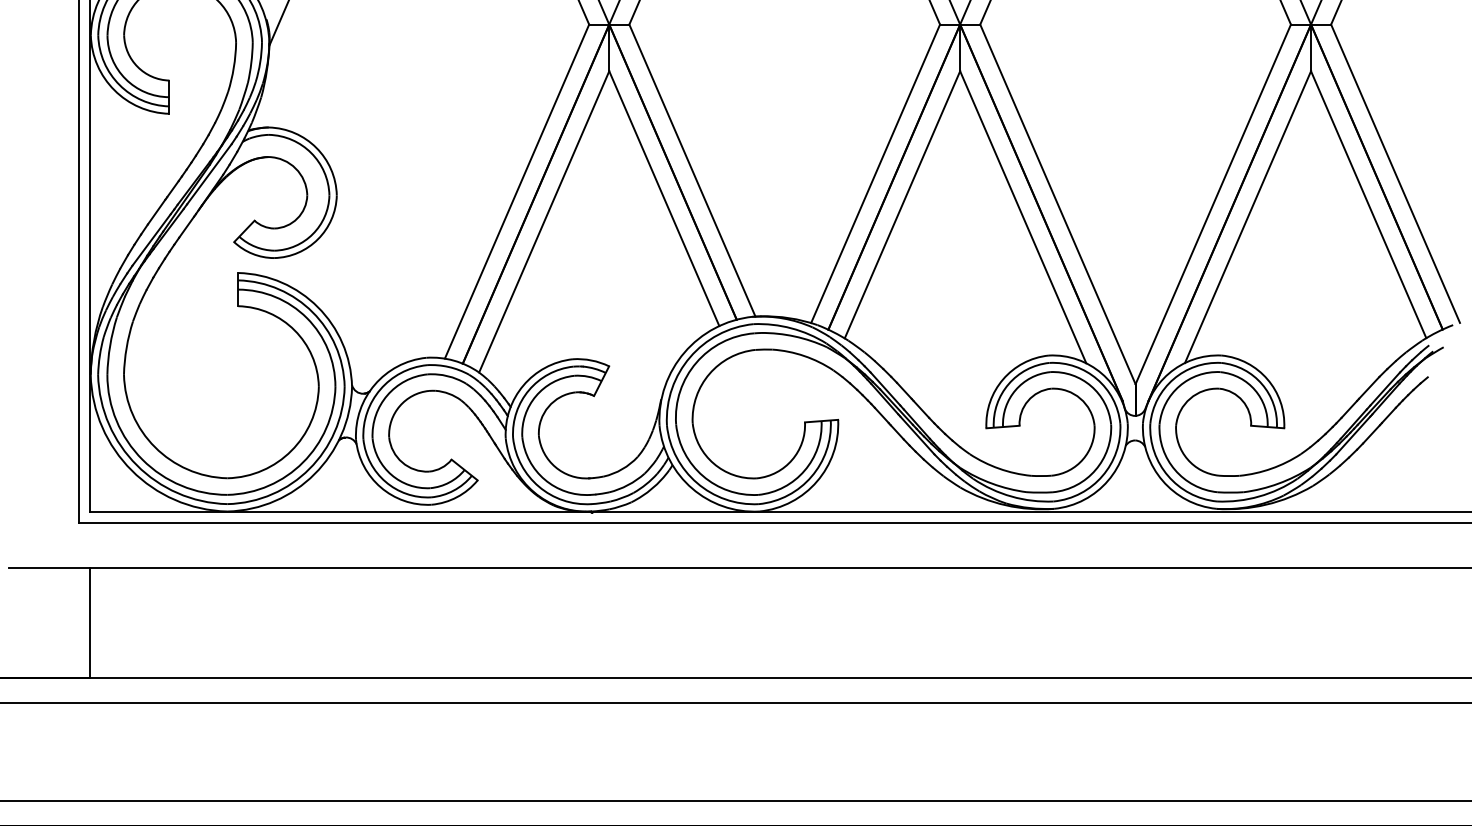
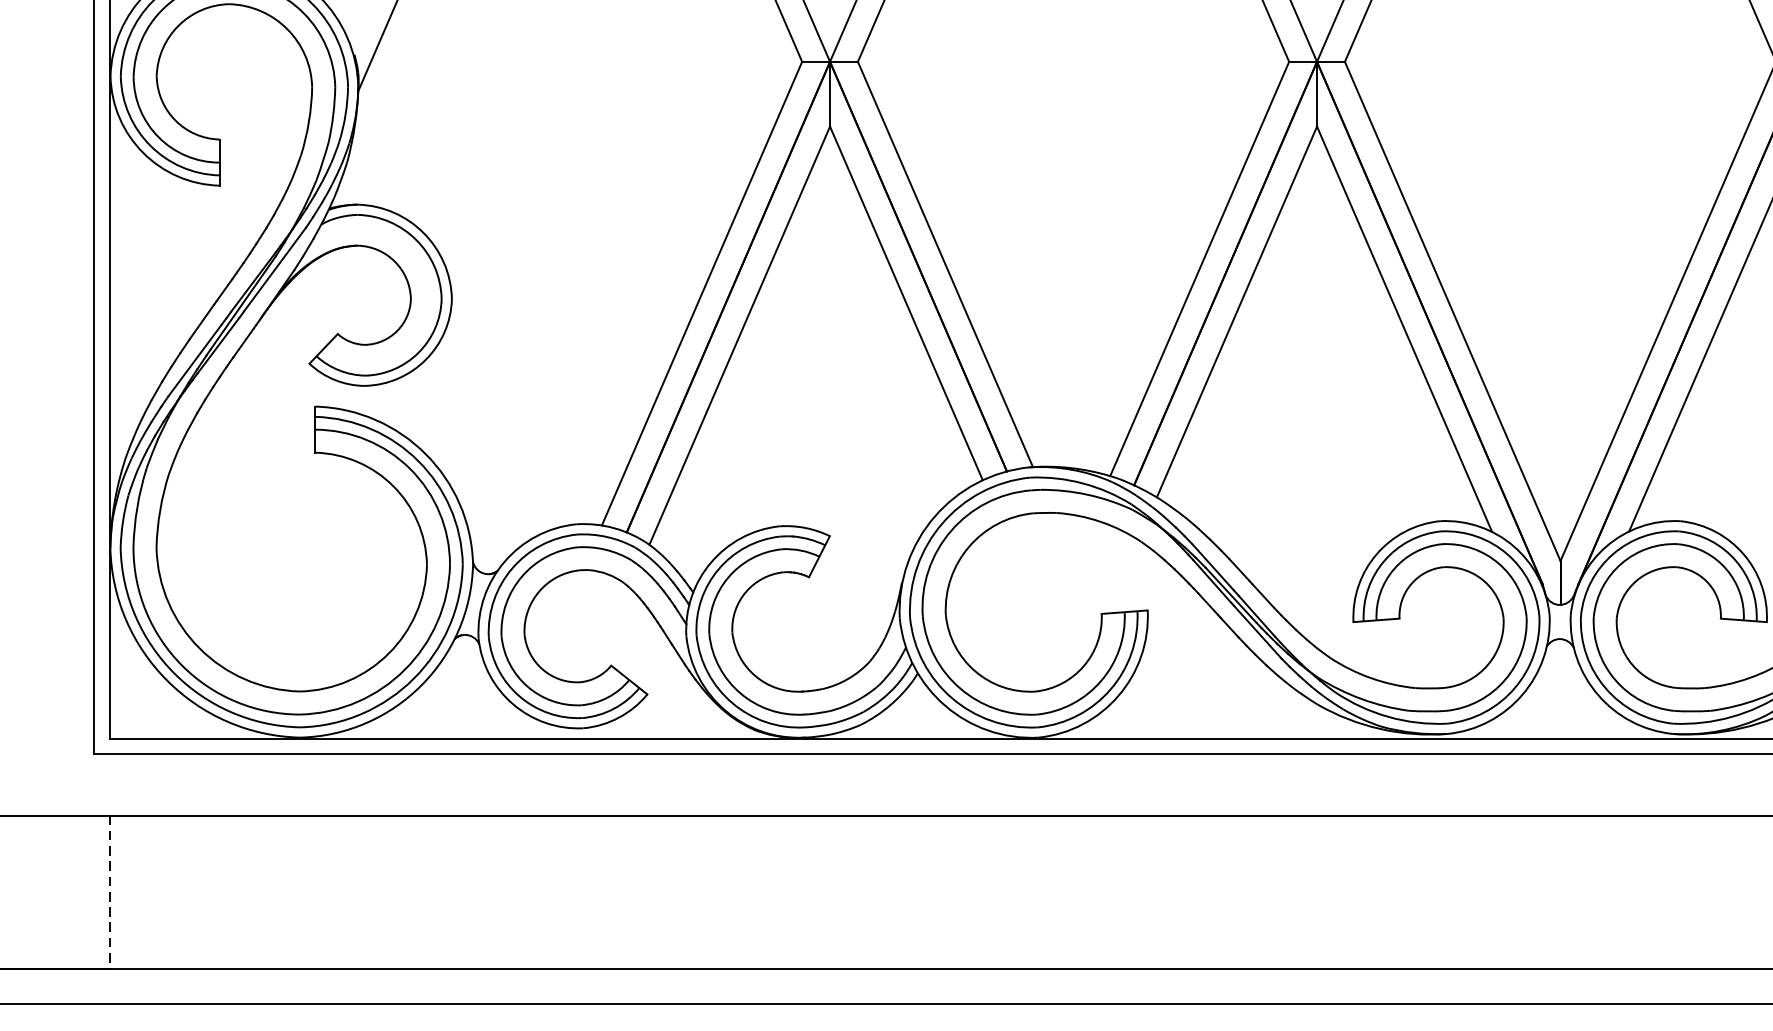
line: (90, 623) -> (110, 893), solid -> dashed

